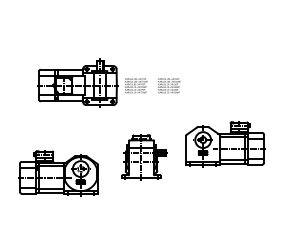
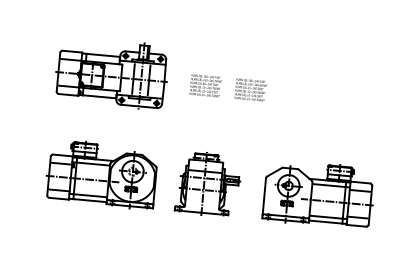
part: (77, 82) -> (111, 72), moved
part: (225, 144) -> (318, 194), moved
part: (58, 173) -> (101, 174), moved

